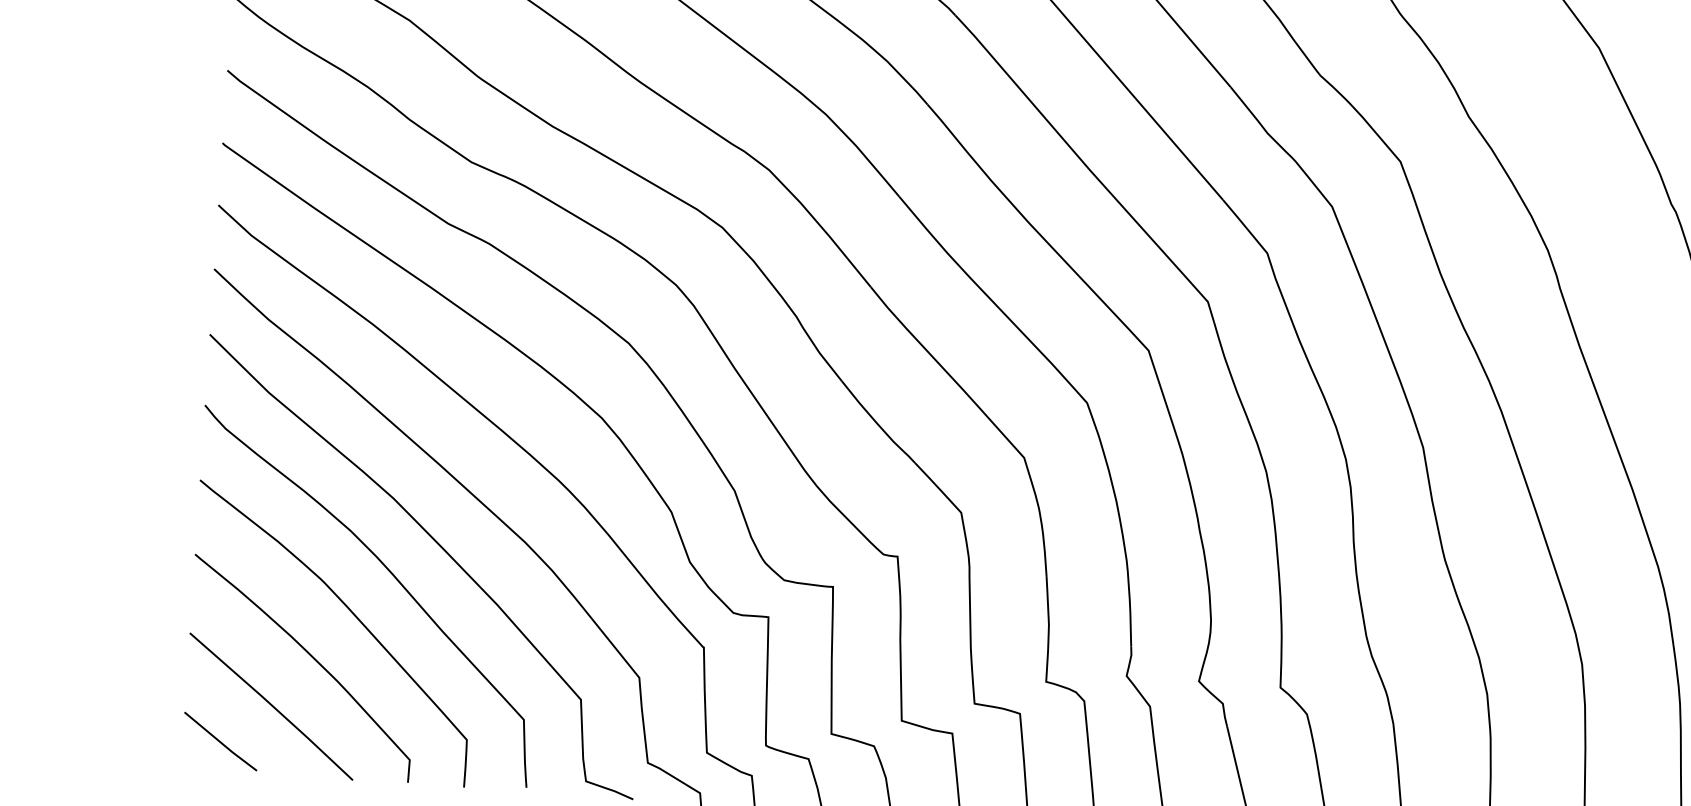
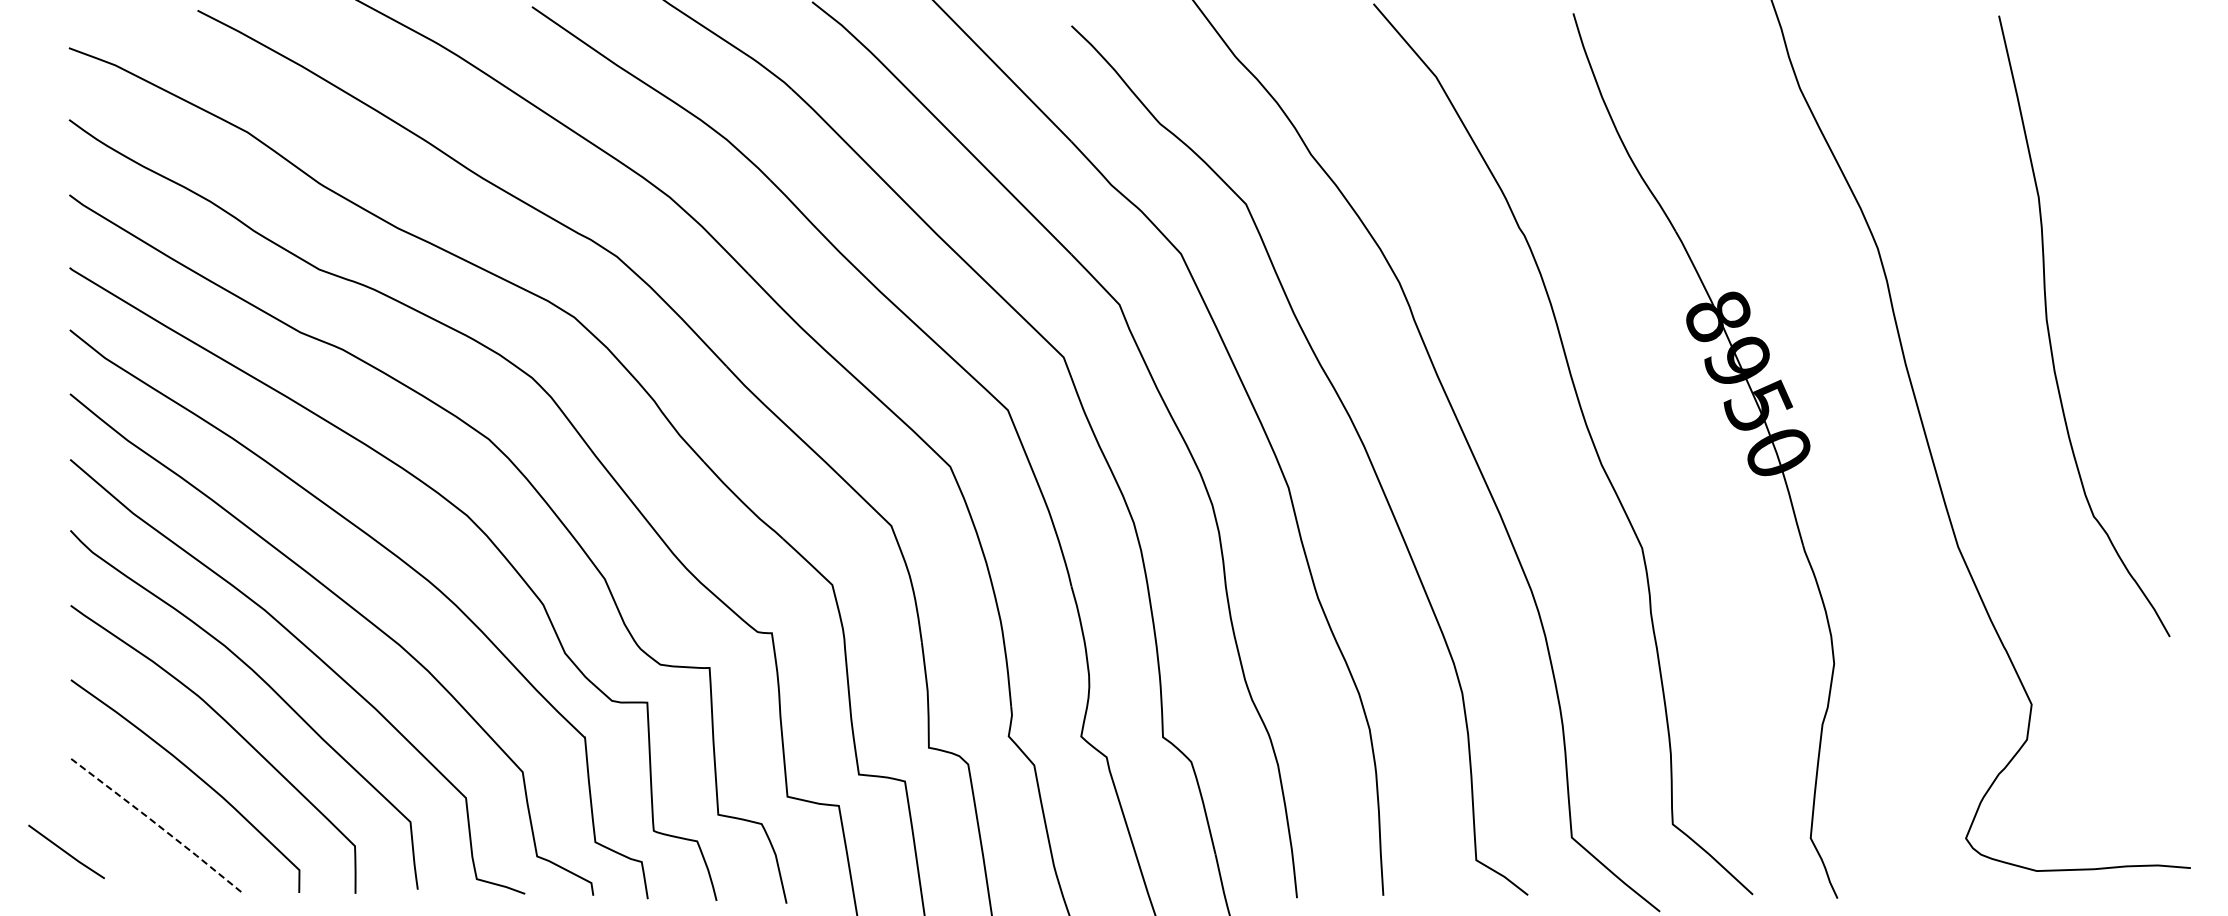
line: (273, 706) -> (159, 826), solid -> dashed
line: (220, 741) -> (66, 851), moved

